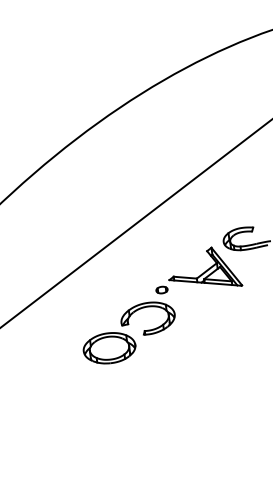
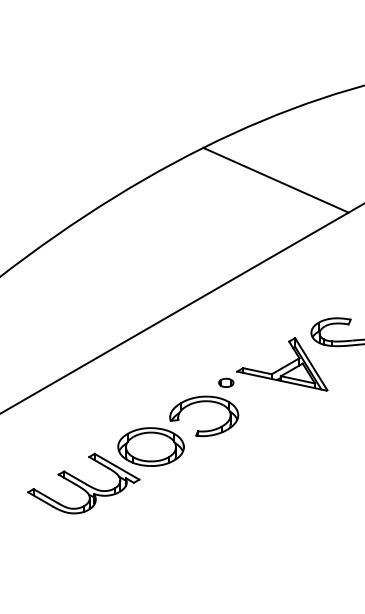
line: (179, 125) -> (275, 179), added
part: (60, 383) -> (83, 483), added

